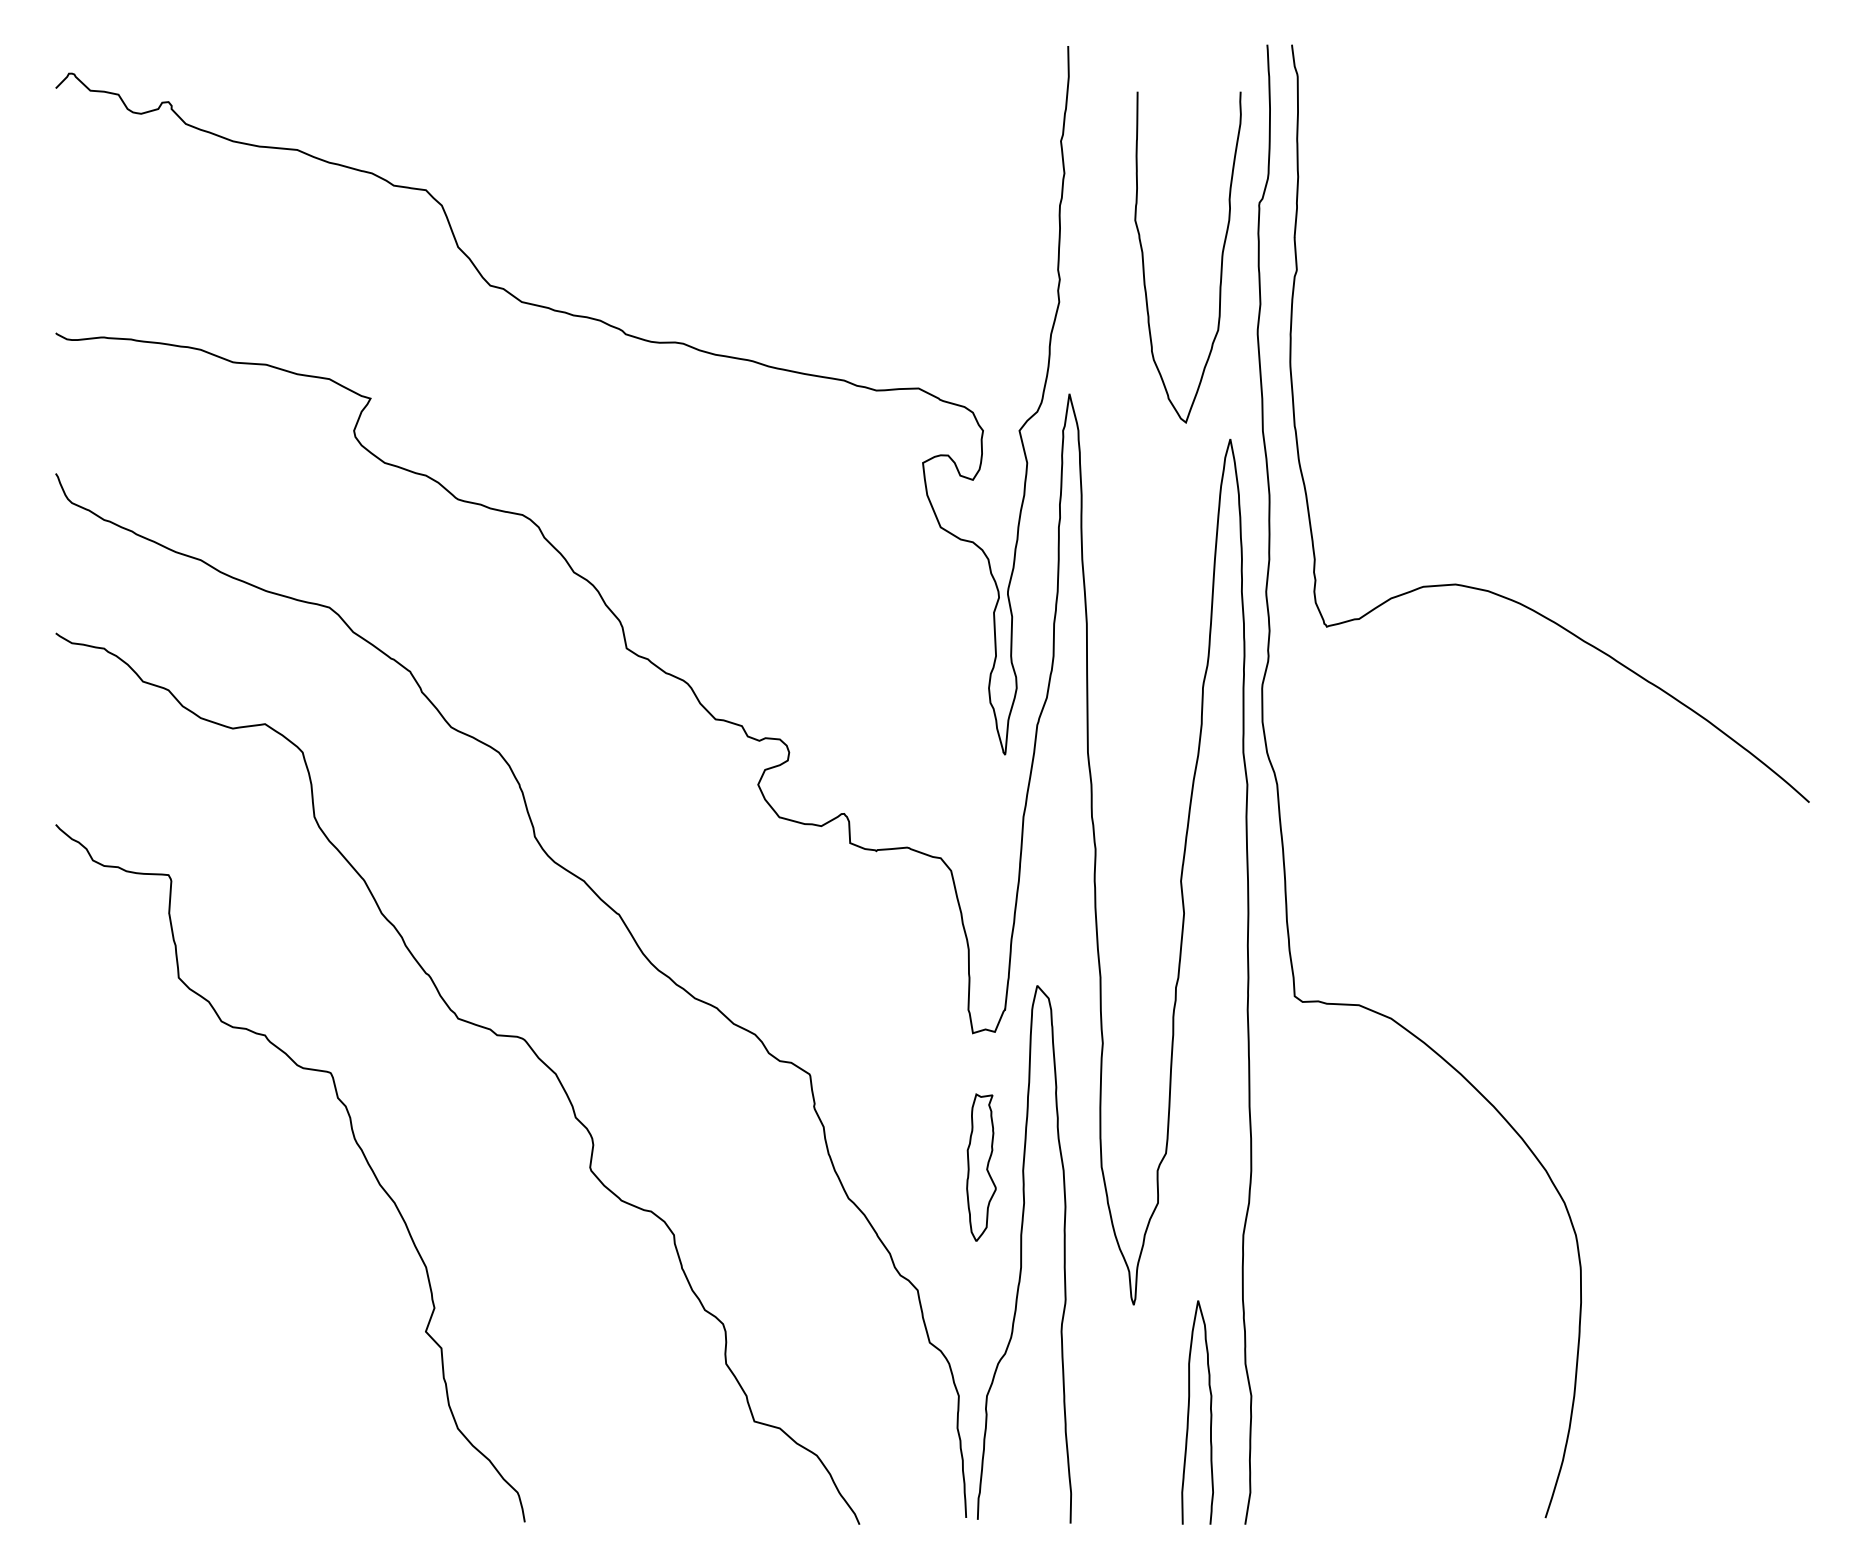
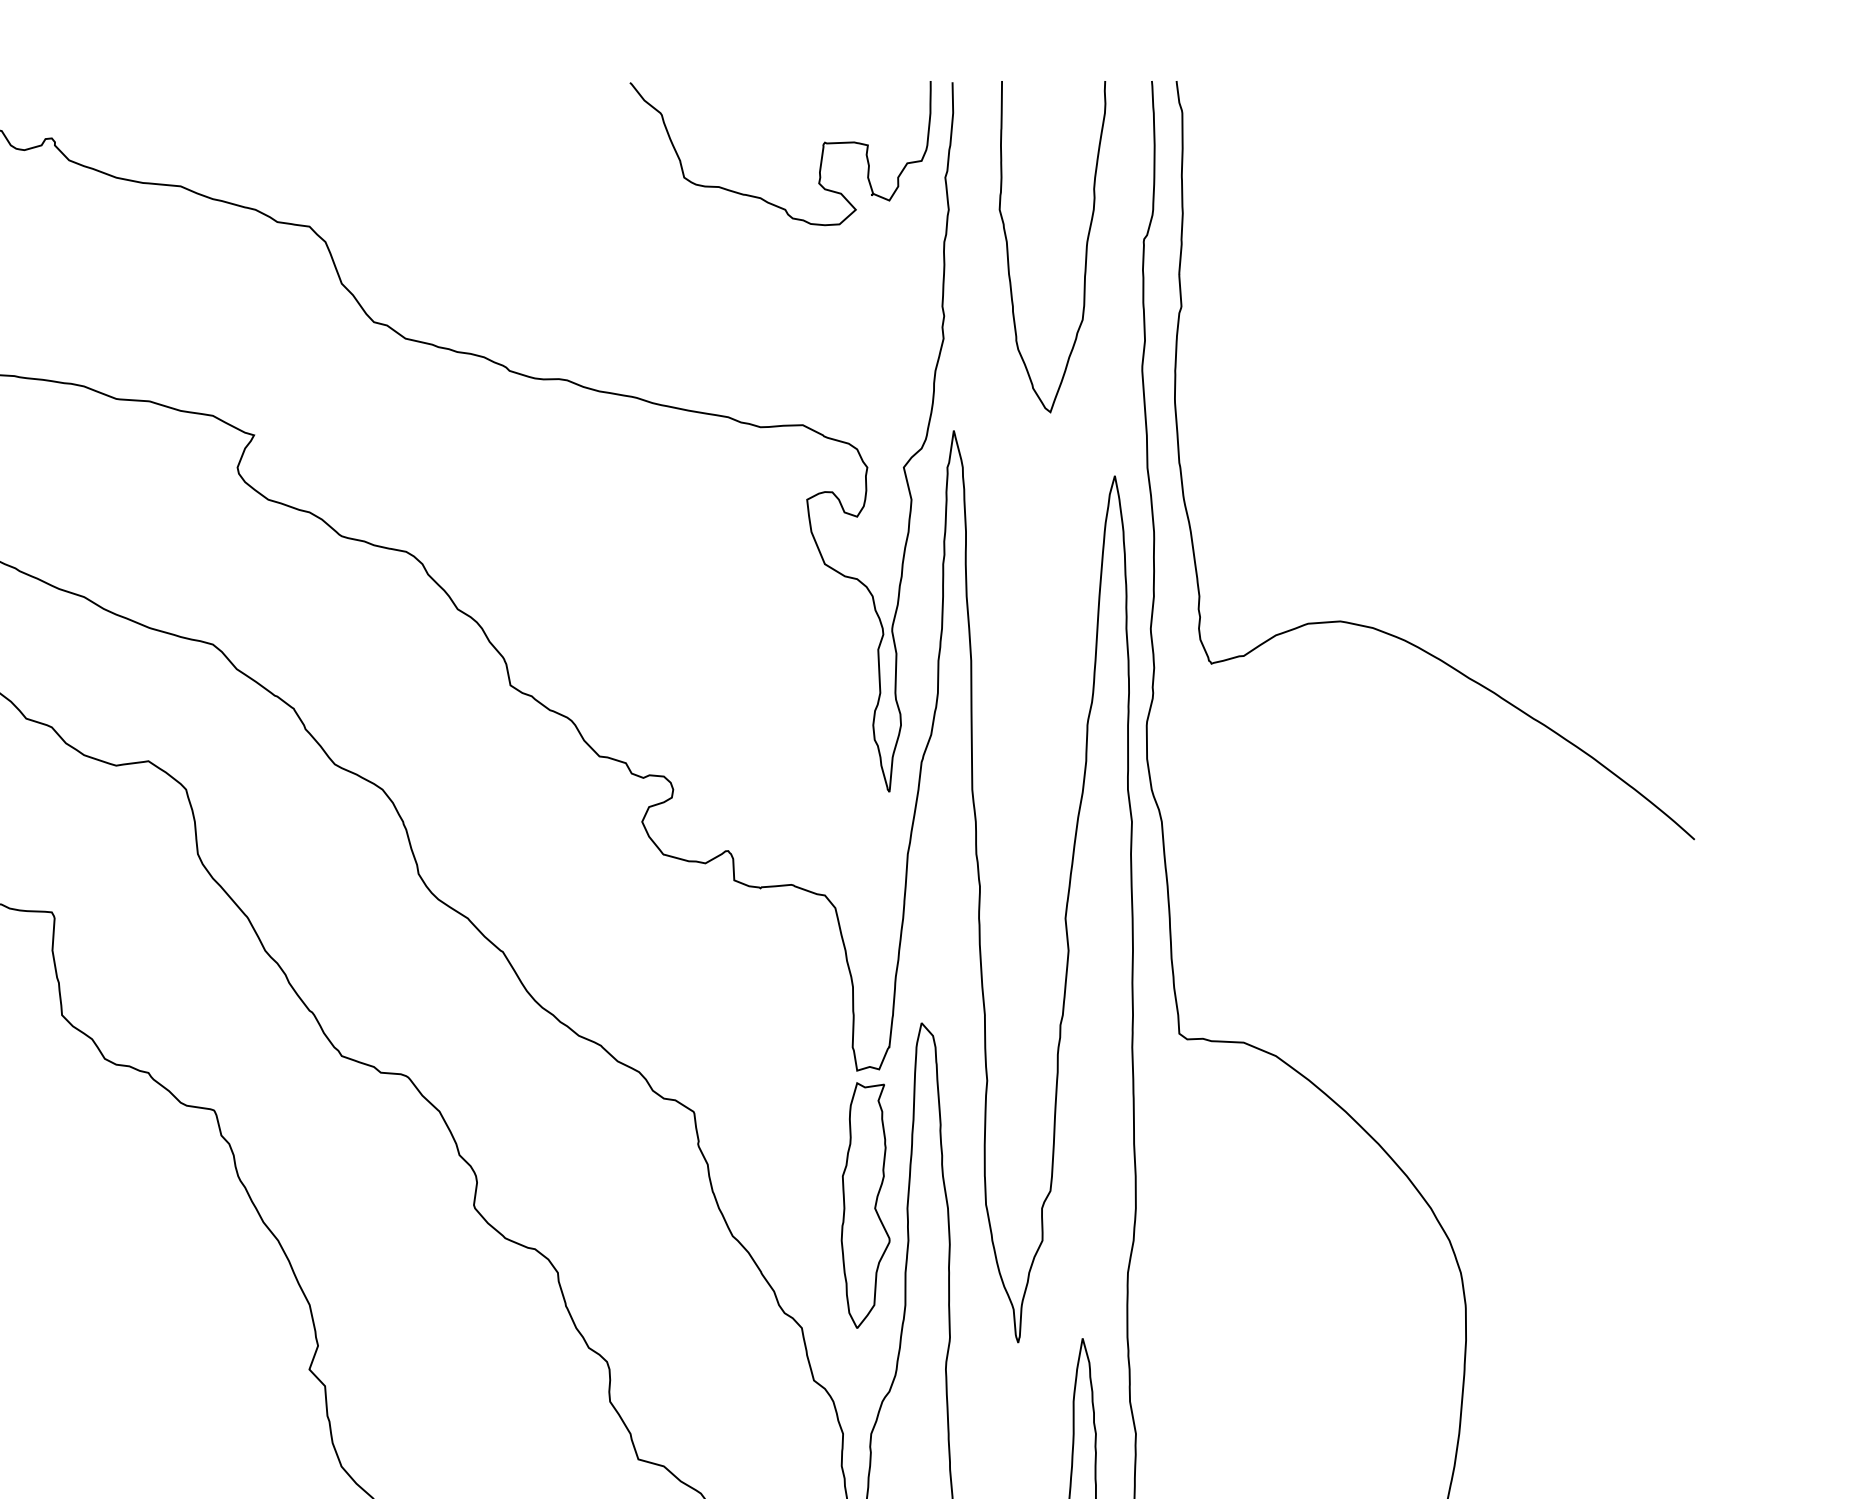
curve: (936, 121) -> (820, 157), added
curve: (1221, 257) -> (1086, 246), moved
part: (981, 1167) -> (865, 1205), size x1.67

